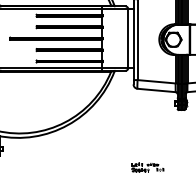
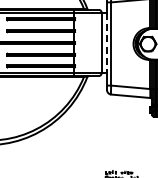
line: (133, 38) -> (106, 42), solid -> dashed

